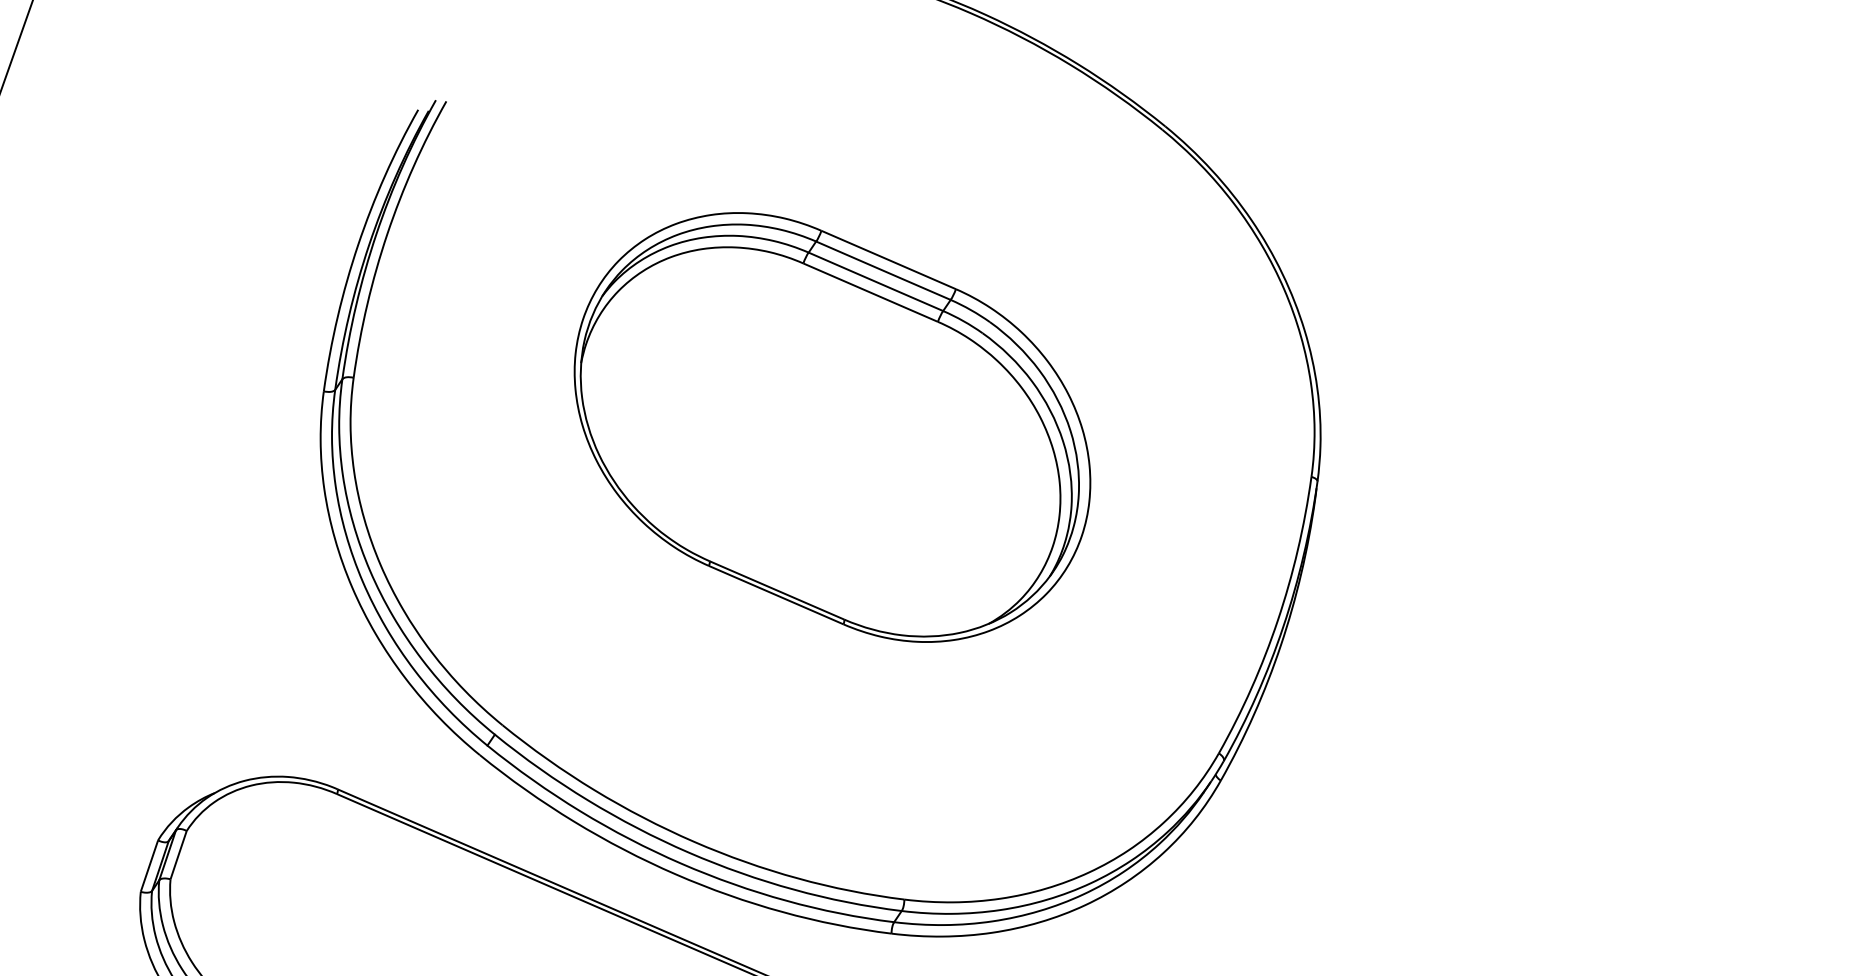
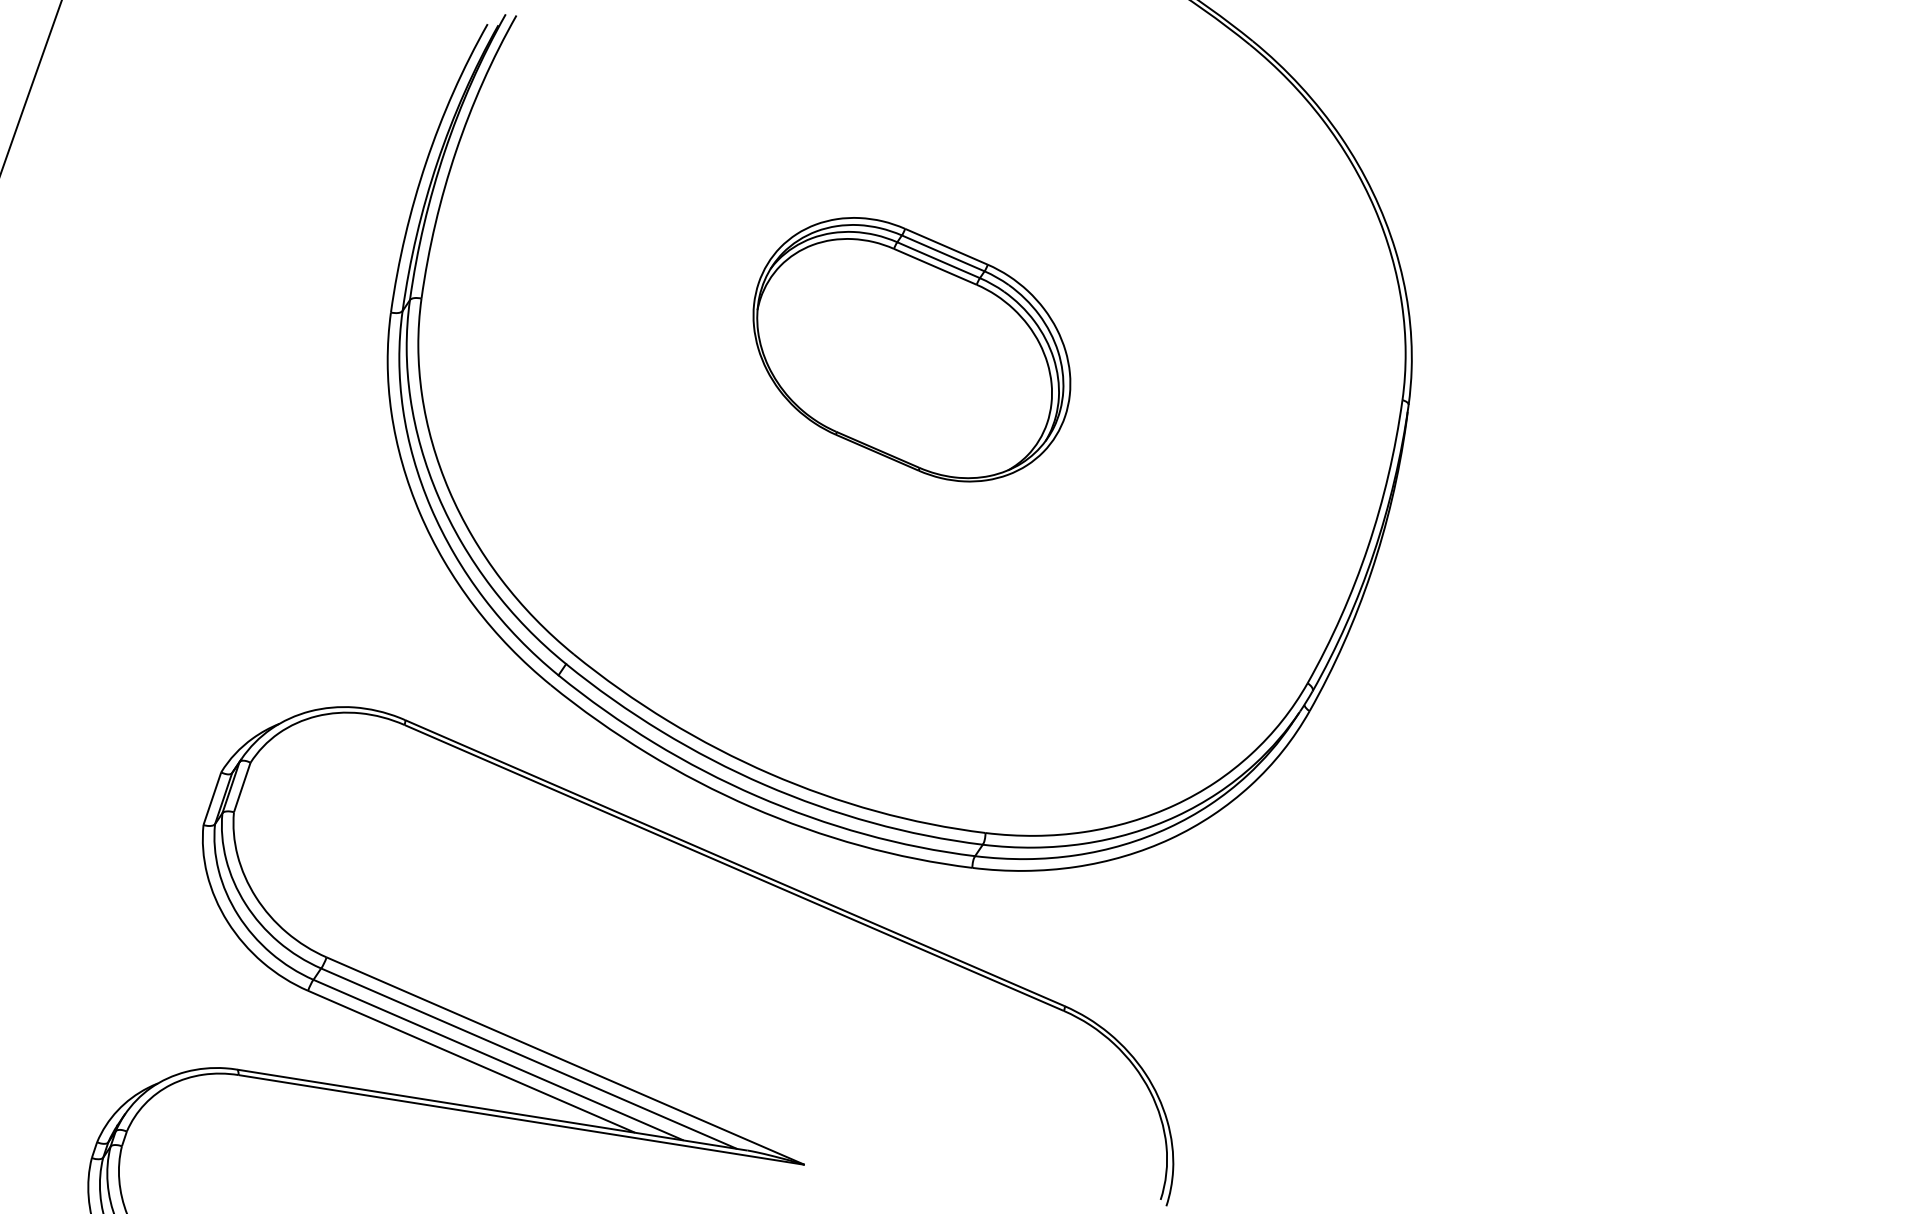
part: (832, 427) -> (911, 349), size x0.6

